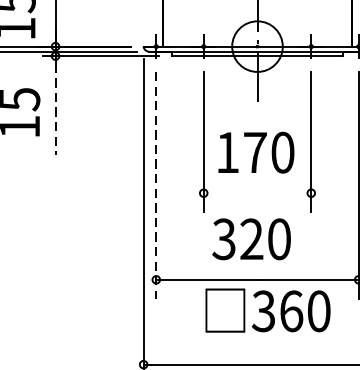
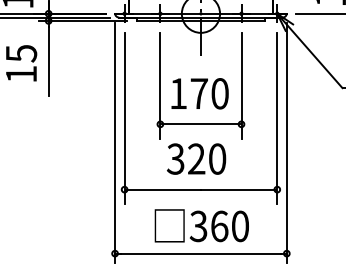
line: (55, 109) -> (48, 61), dashed -> solid
line: (156, 185) -> (124, 118), dashed -> solid
line: (256, 193) -> (200, 124), added
text: (267, 310) -> (201, 225), moved

